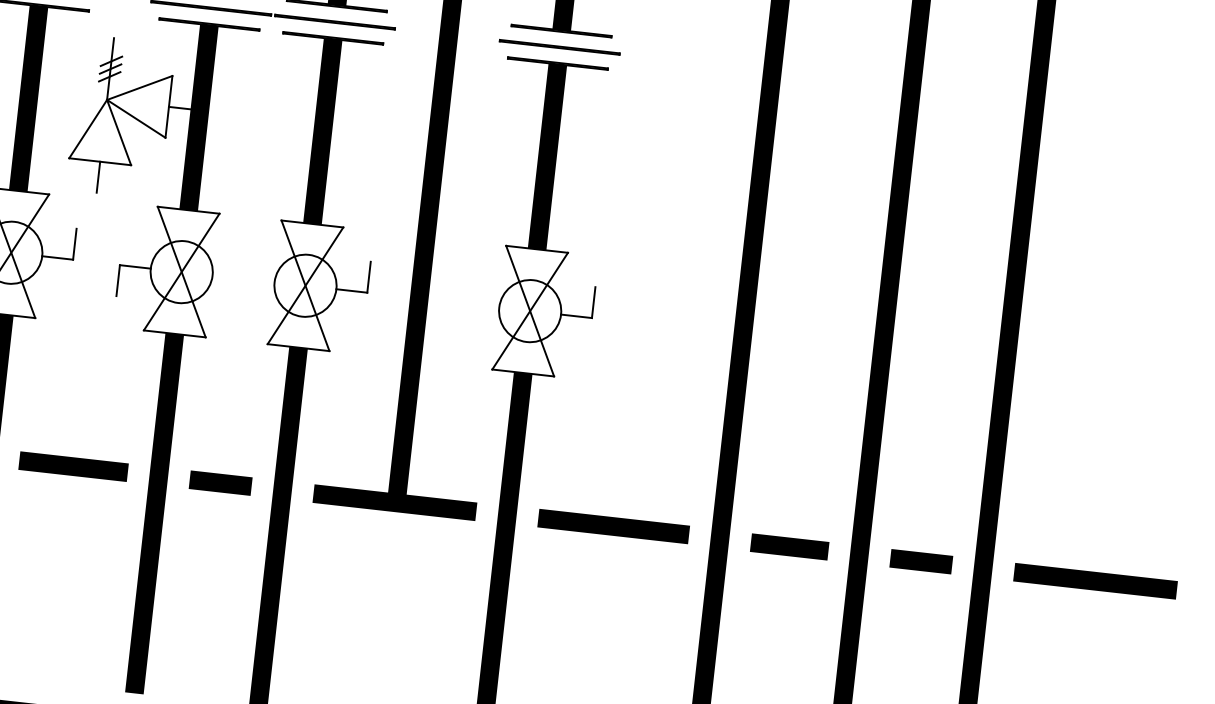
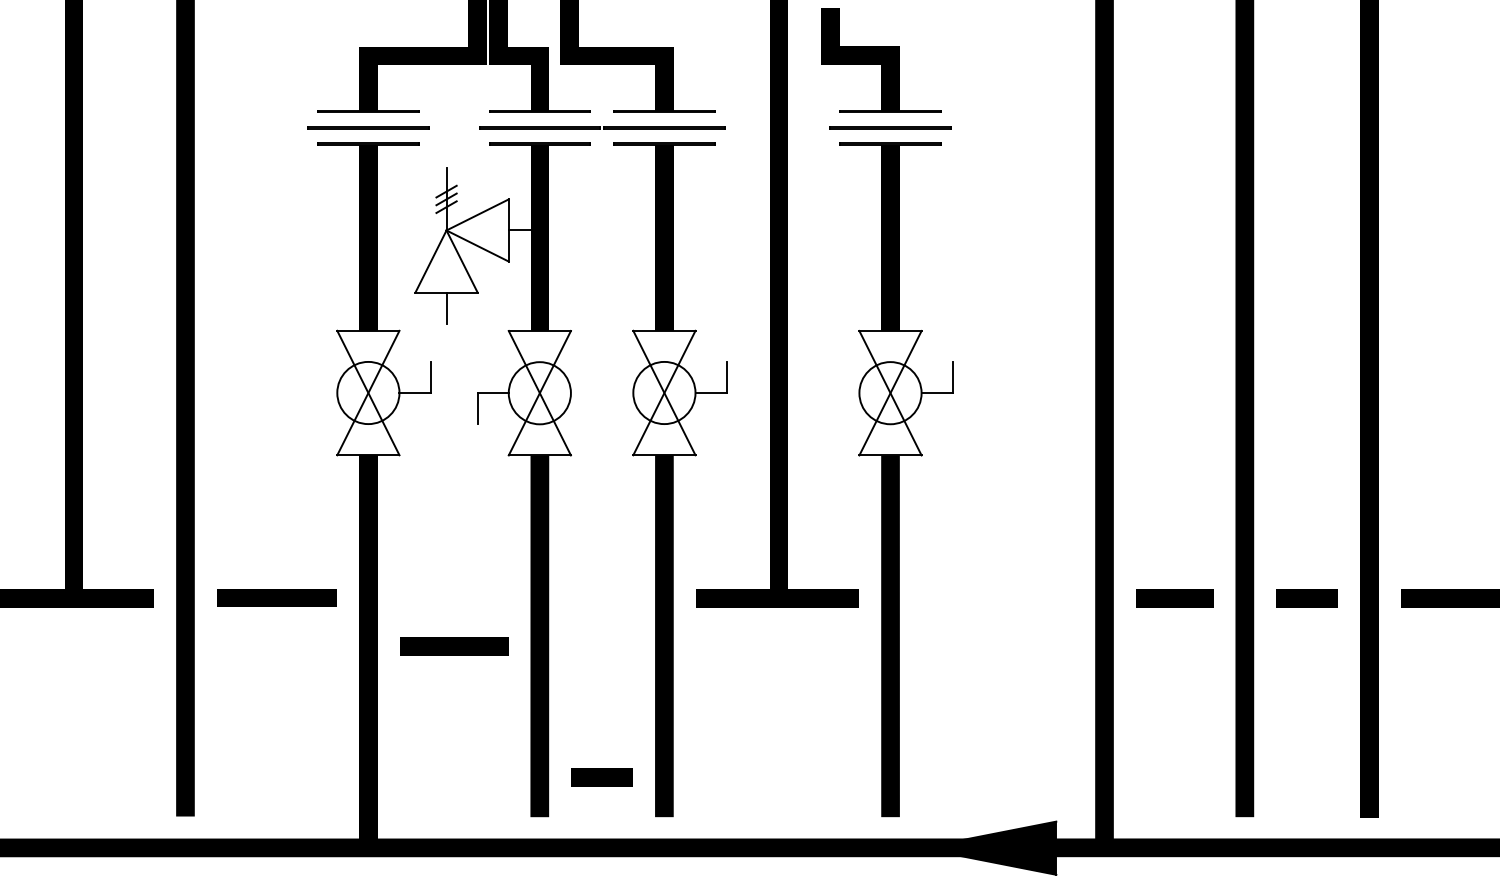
line: (73, 466) -> (454, 646), moved
line: (220, 482) -> (601, 777), moved
line: (613, 526) -> (997, 597), removed

